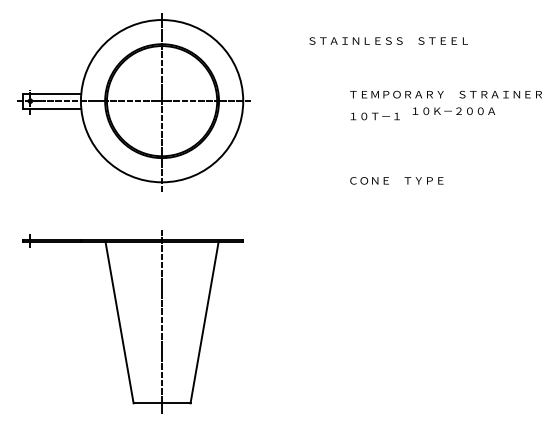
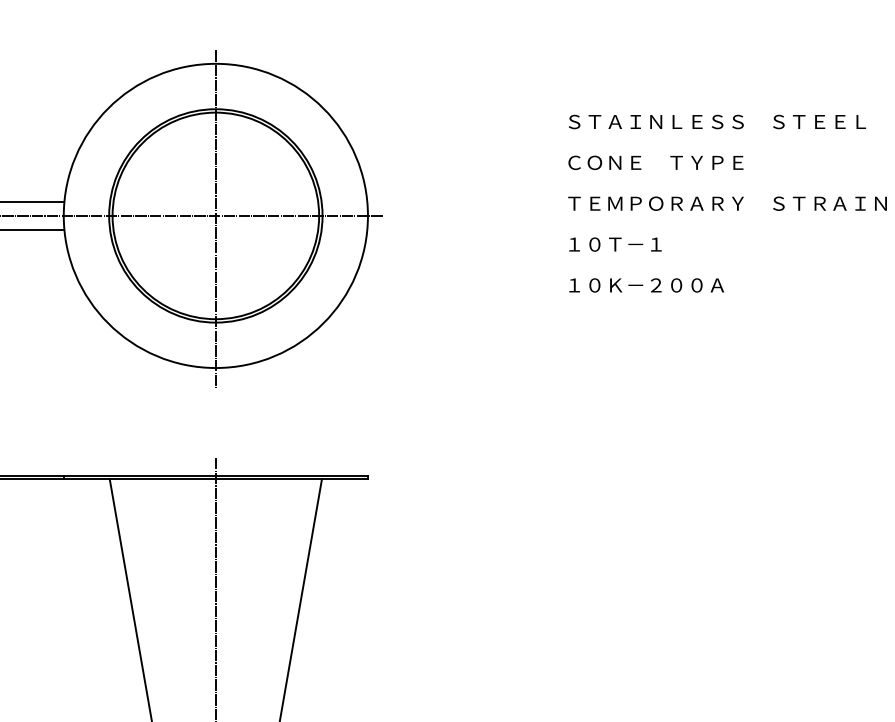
text: (388, 40) -> (717, 120), moved
text: (453, 110) -> (645, 284), moved
text: (396, 180) -> (655, 162), moved

